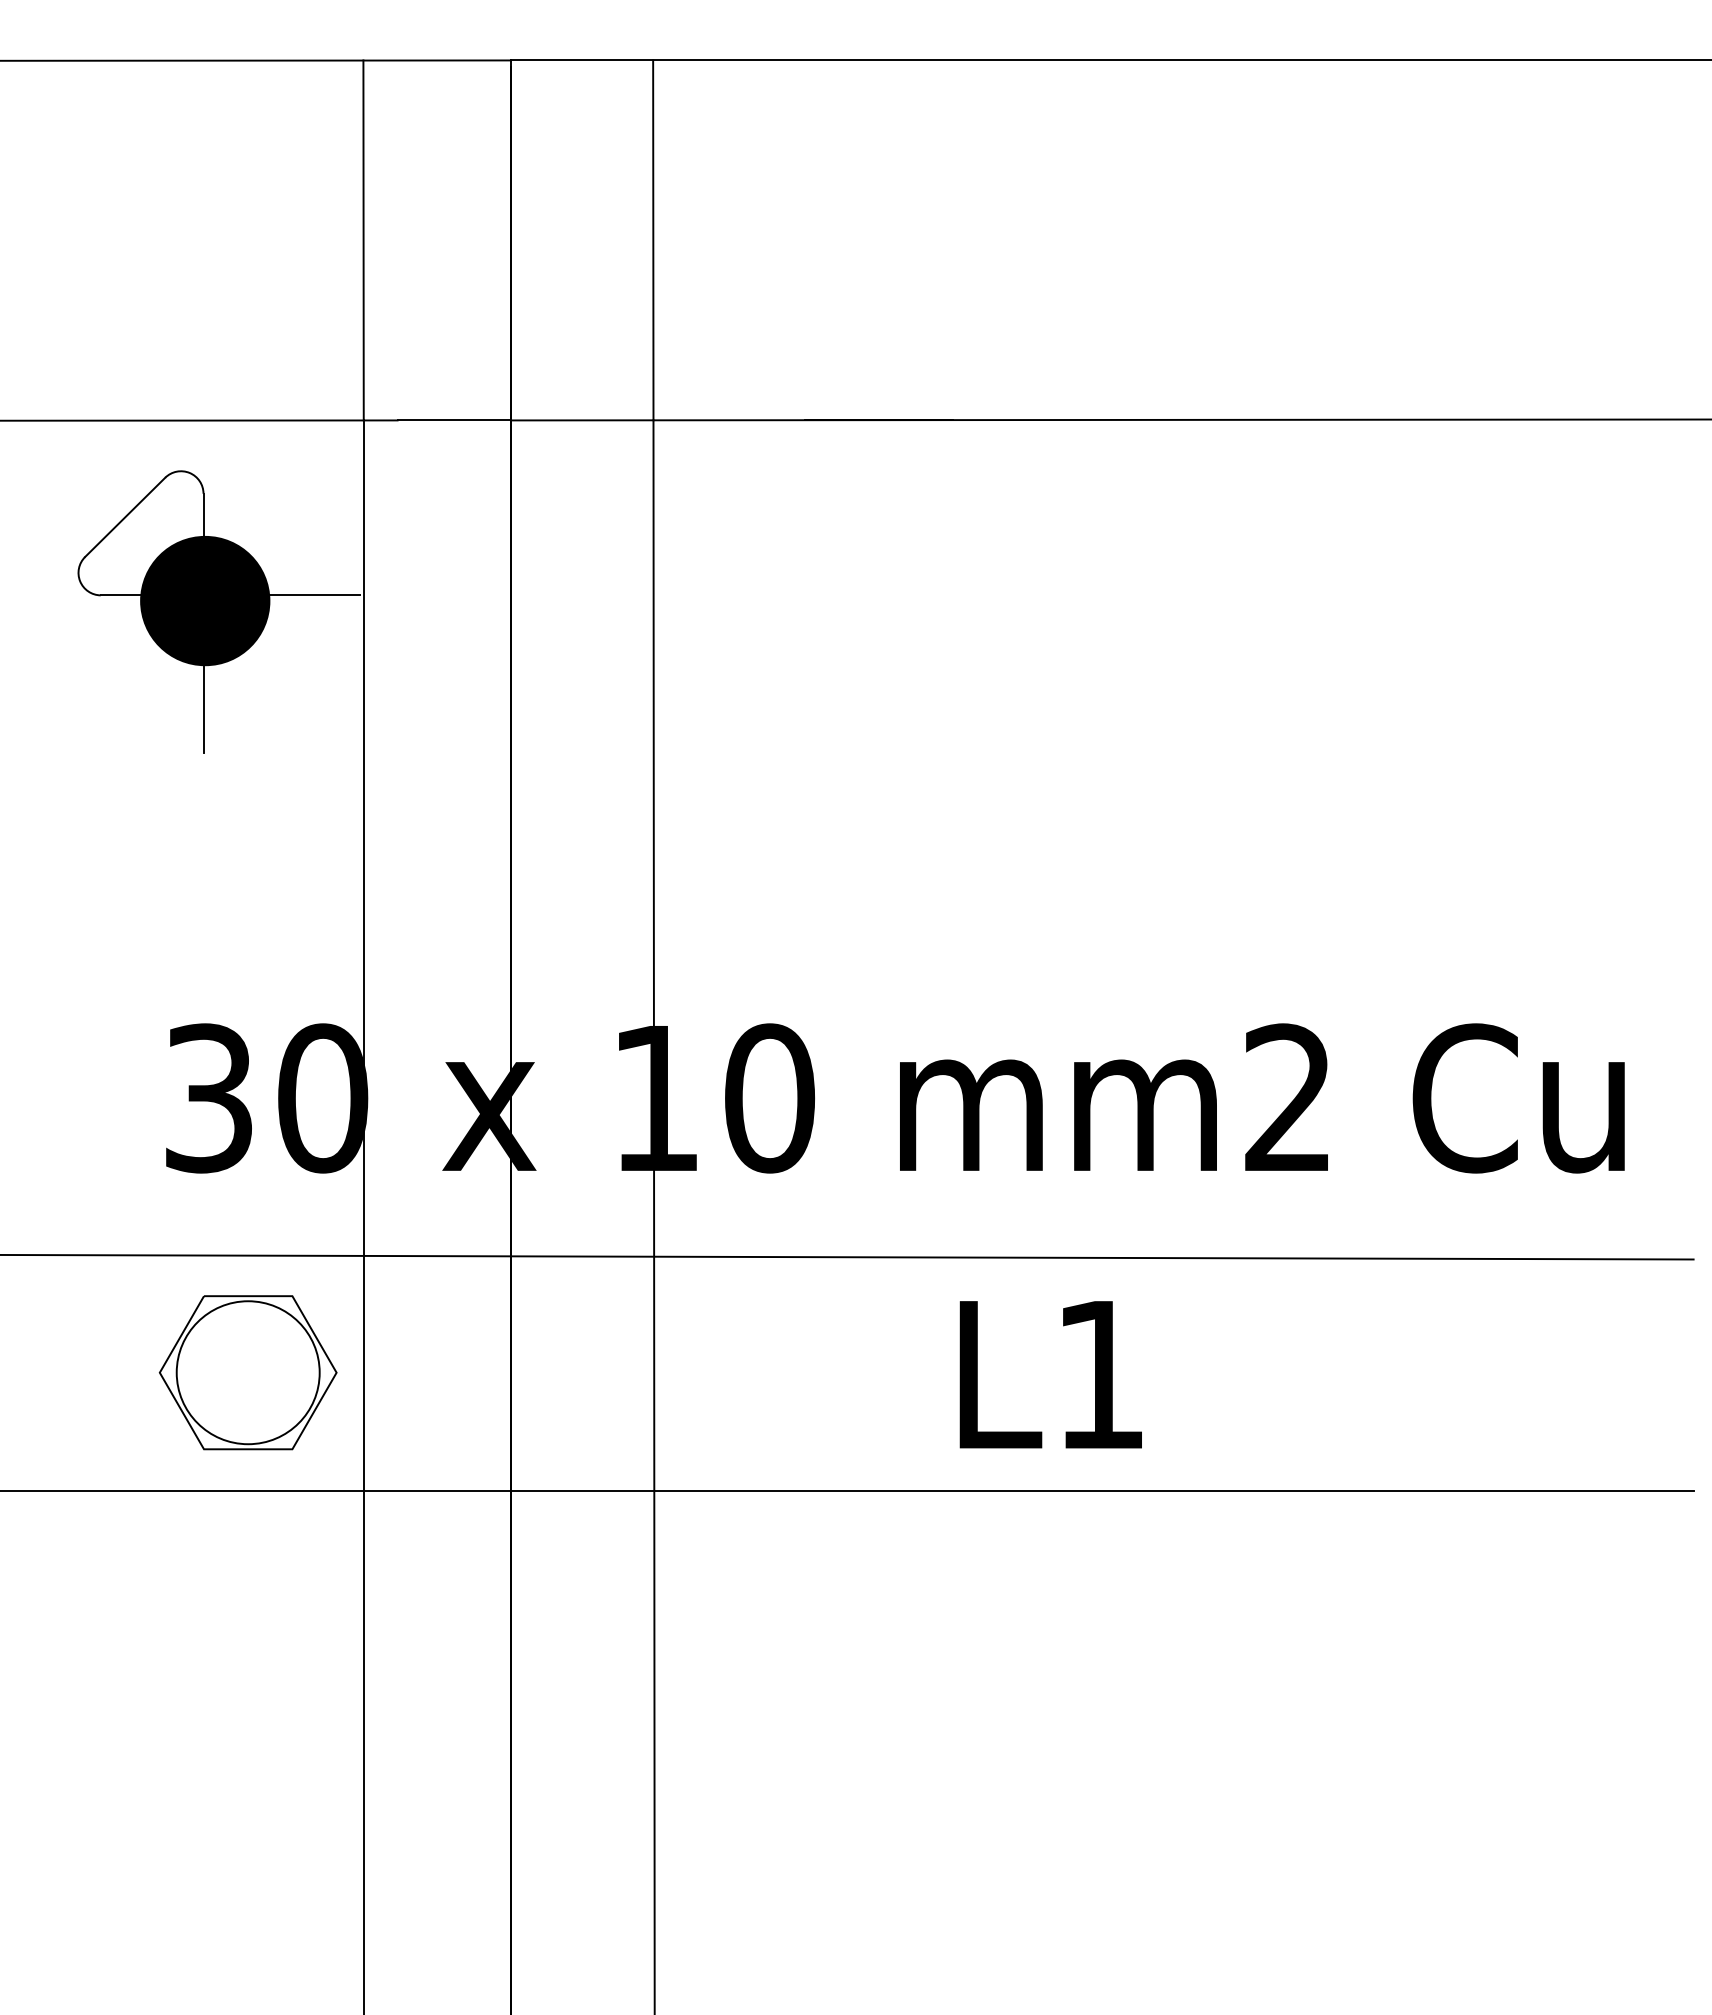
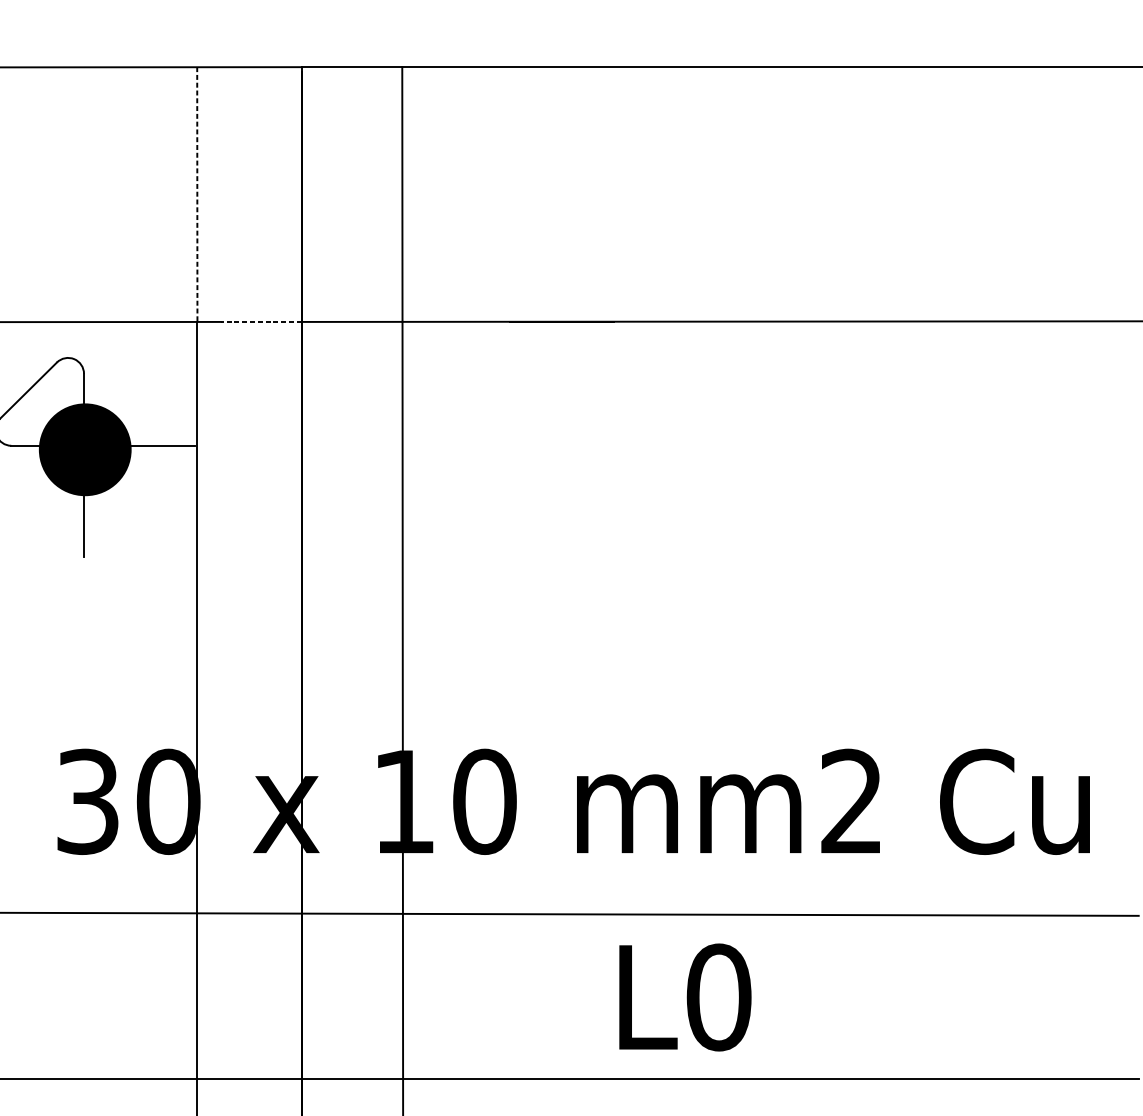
line: (363, 240) -> (197, 194), solid -> dashed
line: (454, 420) -> (261, 322), solid -> dashed
part: (247, 1372) -> (115, 995), removed
text: (1100, 1374) -> (718, 997), L1 -> L0

